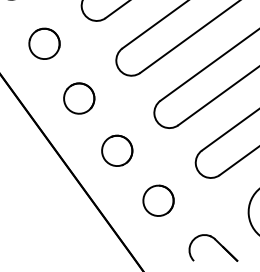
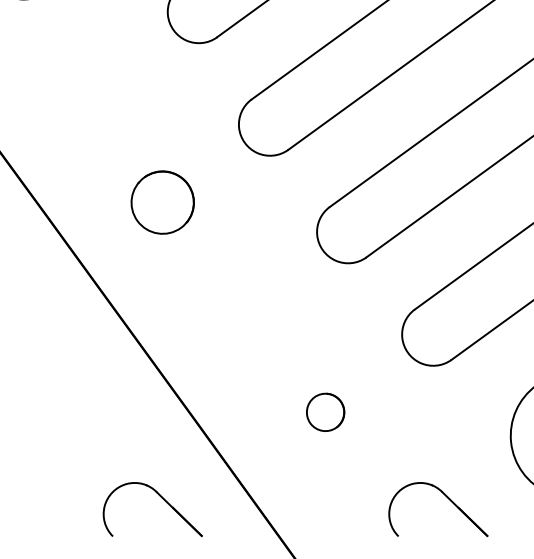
part: (44, 43) -> (91, 89), removed
part: (117, 150) -> (241, 309), removed
part: (158, 200) -> (325, 412), size x0.6
part: (76, 241) -> (157, 496), added

